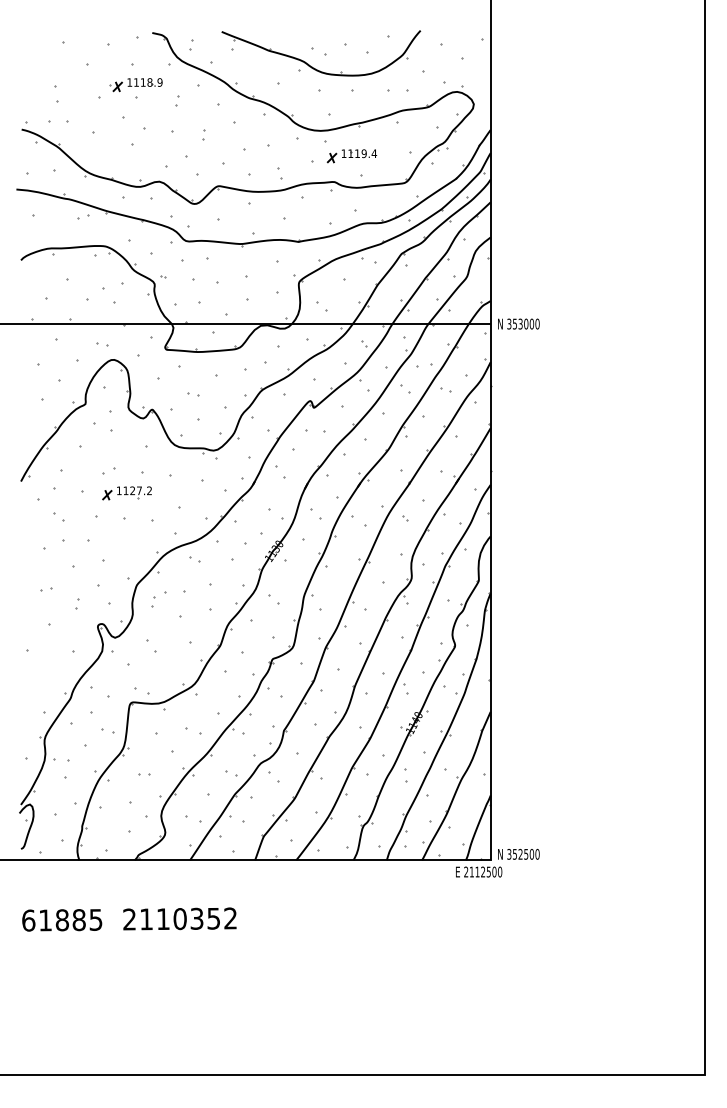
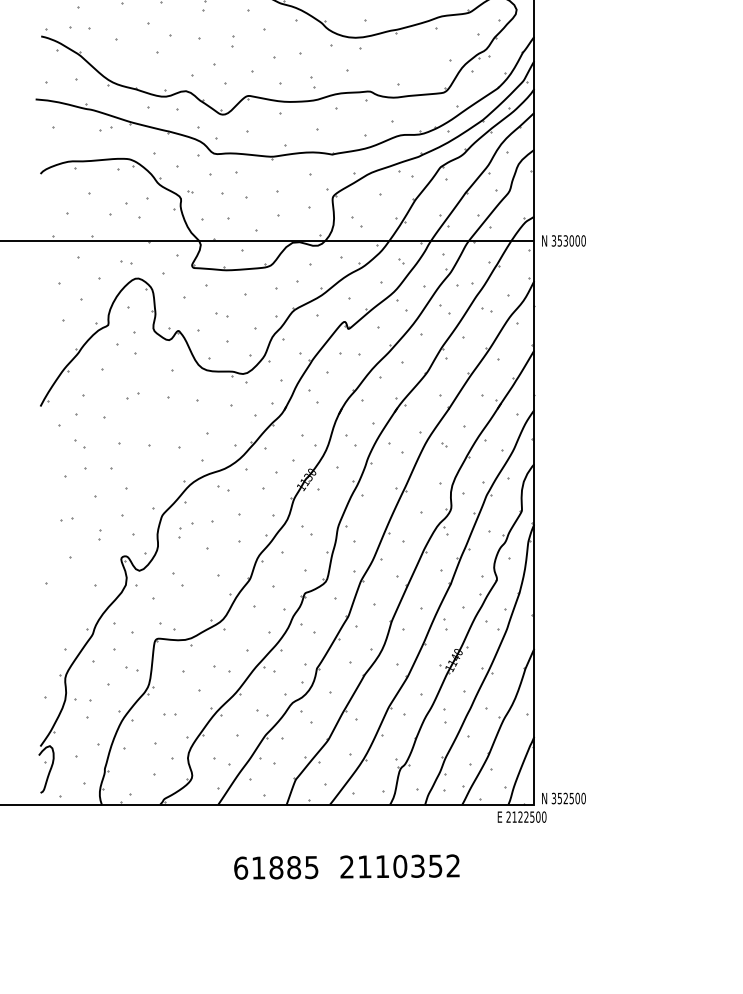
part: (351, 156) -> (387, 64), removed
part: (126, 493) -> (151, 419), removed
text: (477, 871) -> (520, 816), 2112500 -> 2122500
text: (129, 919) -> (346, 867), moved

